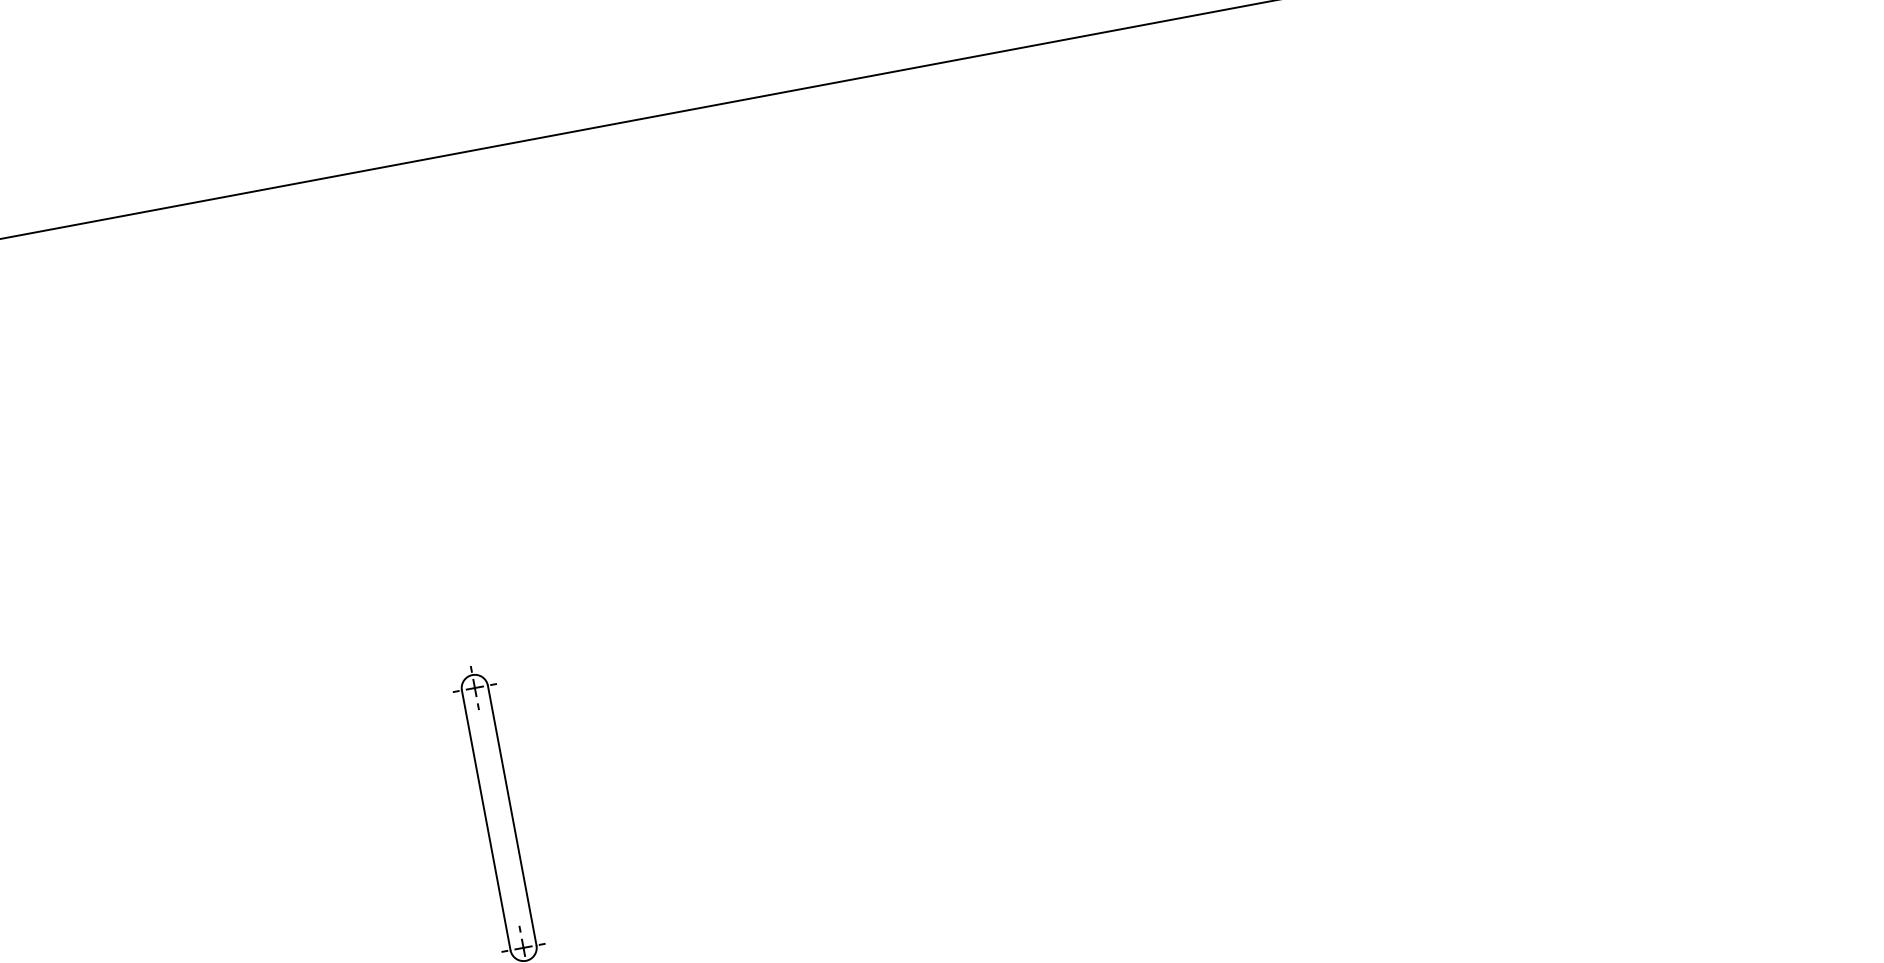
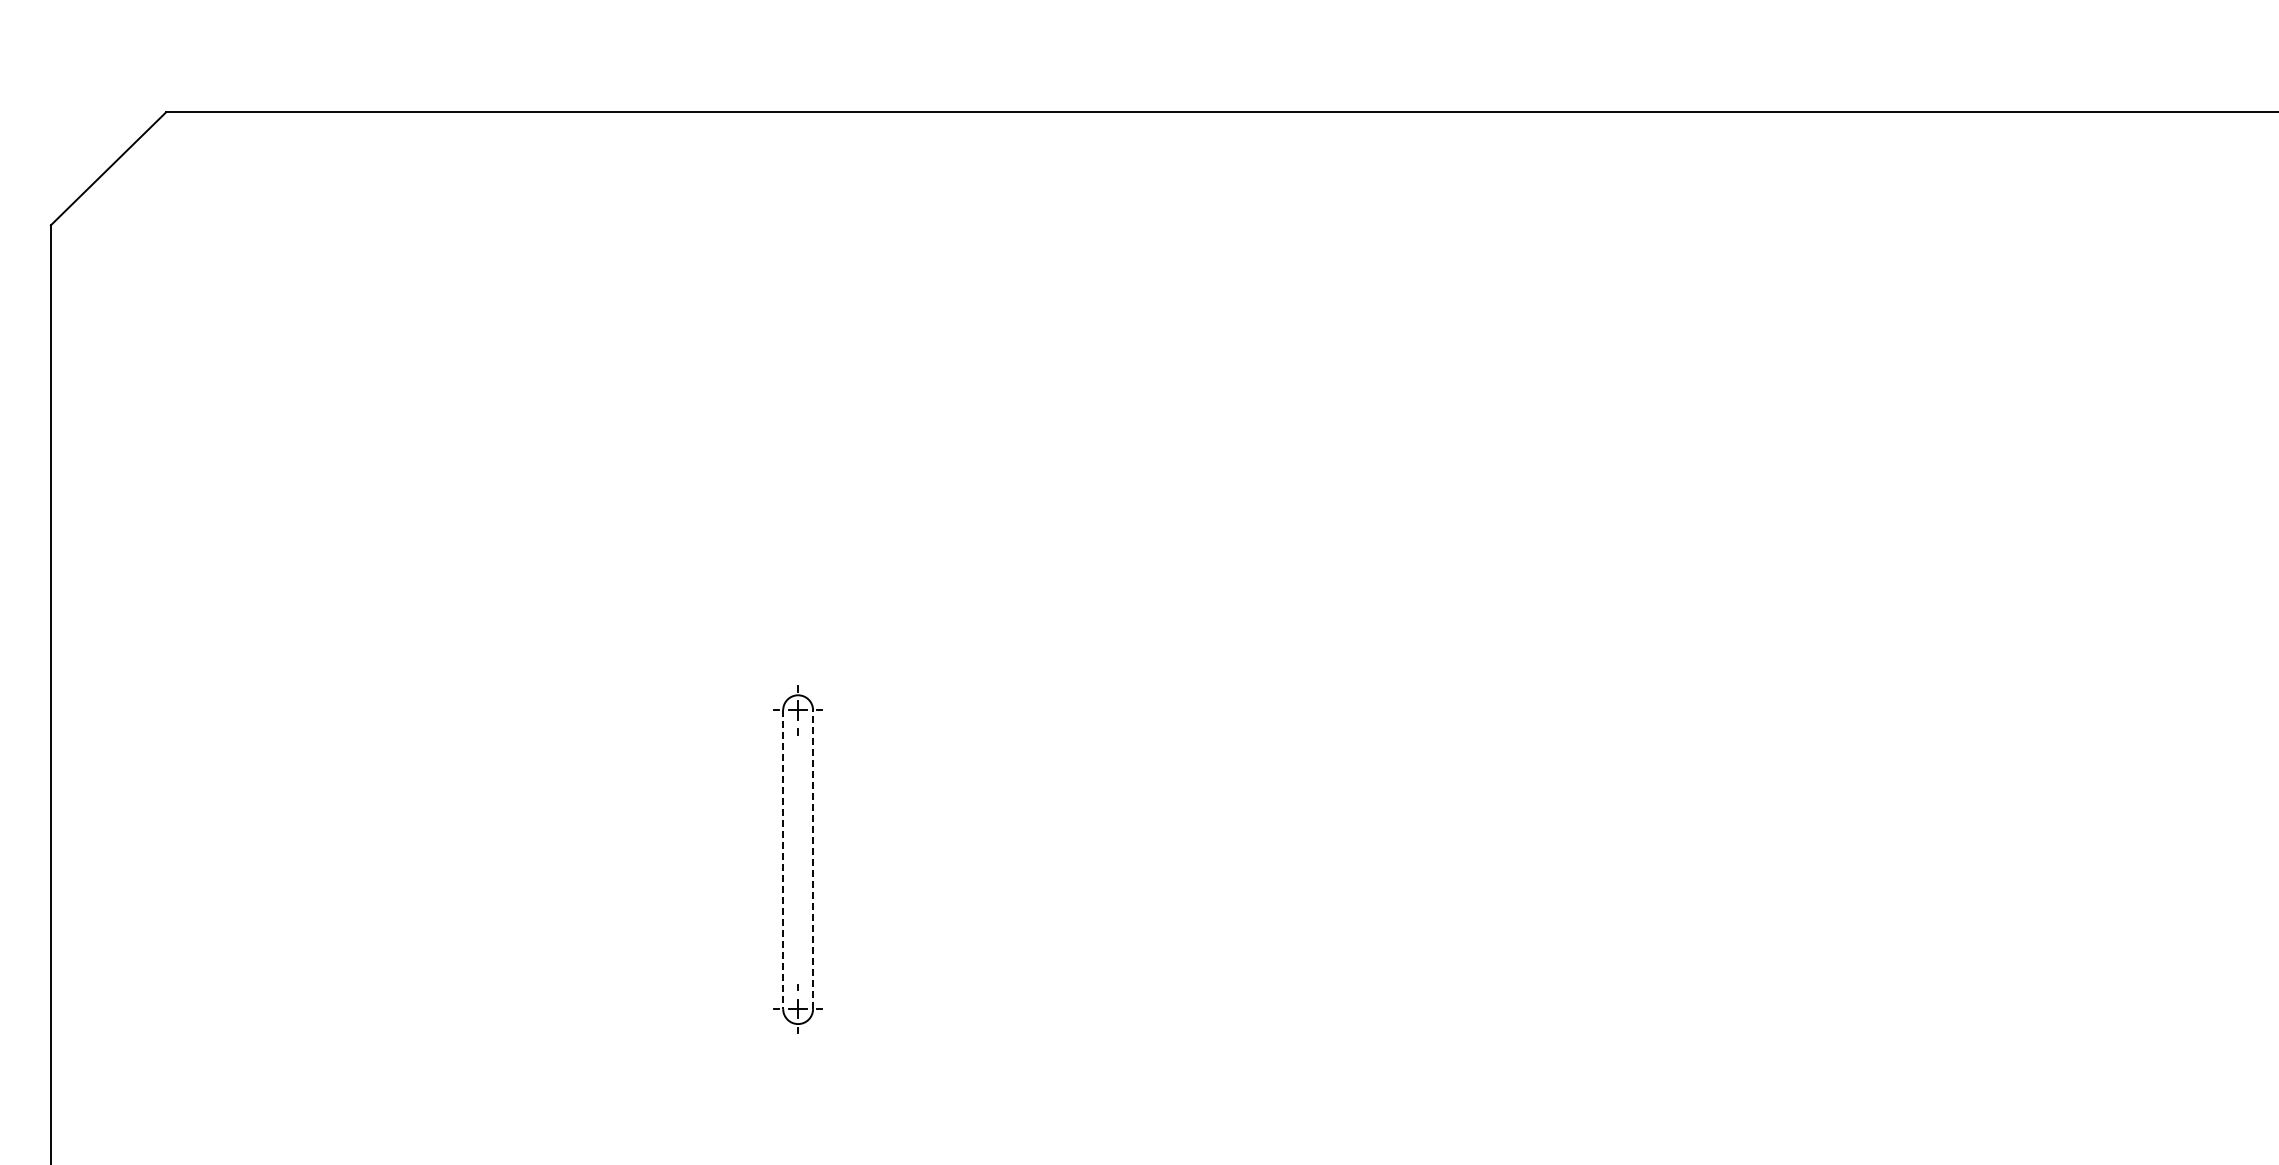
line: (512, 815) -> (813, 859), solid -> dashed
line: (486, 821) -> (783, 860), solid -> dashed

